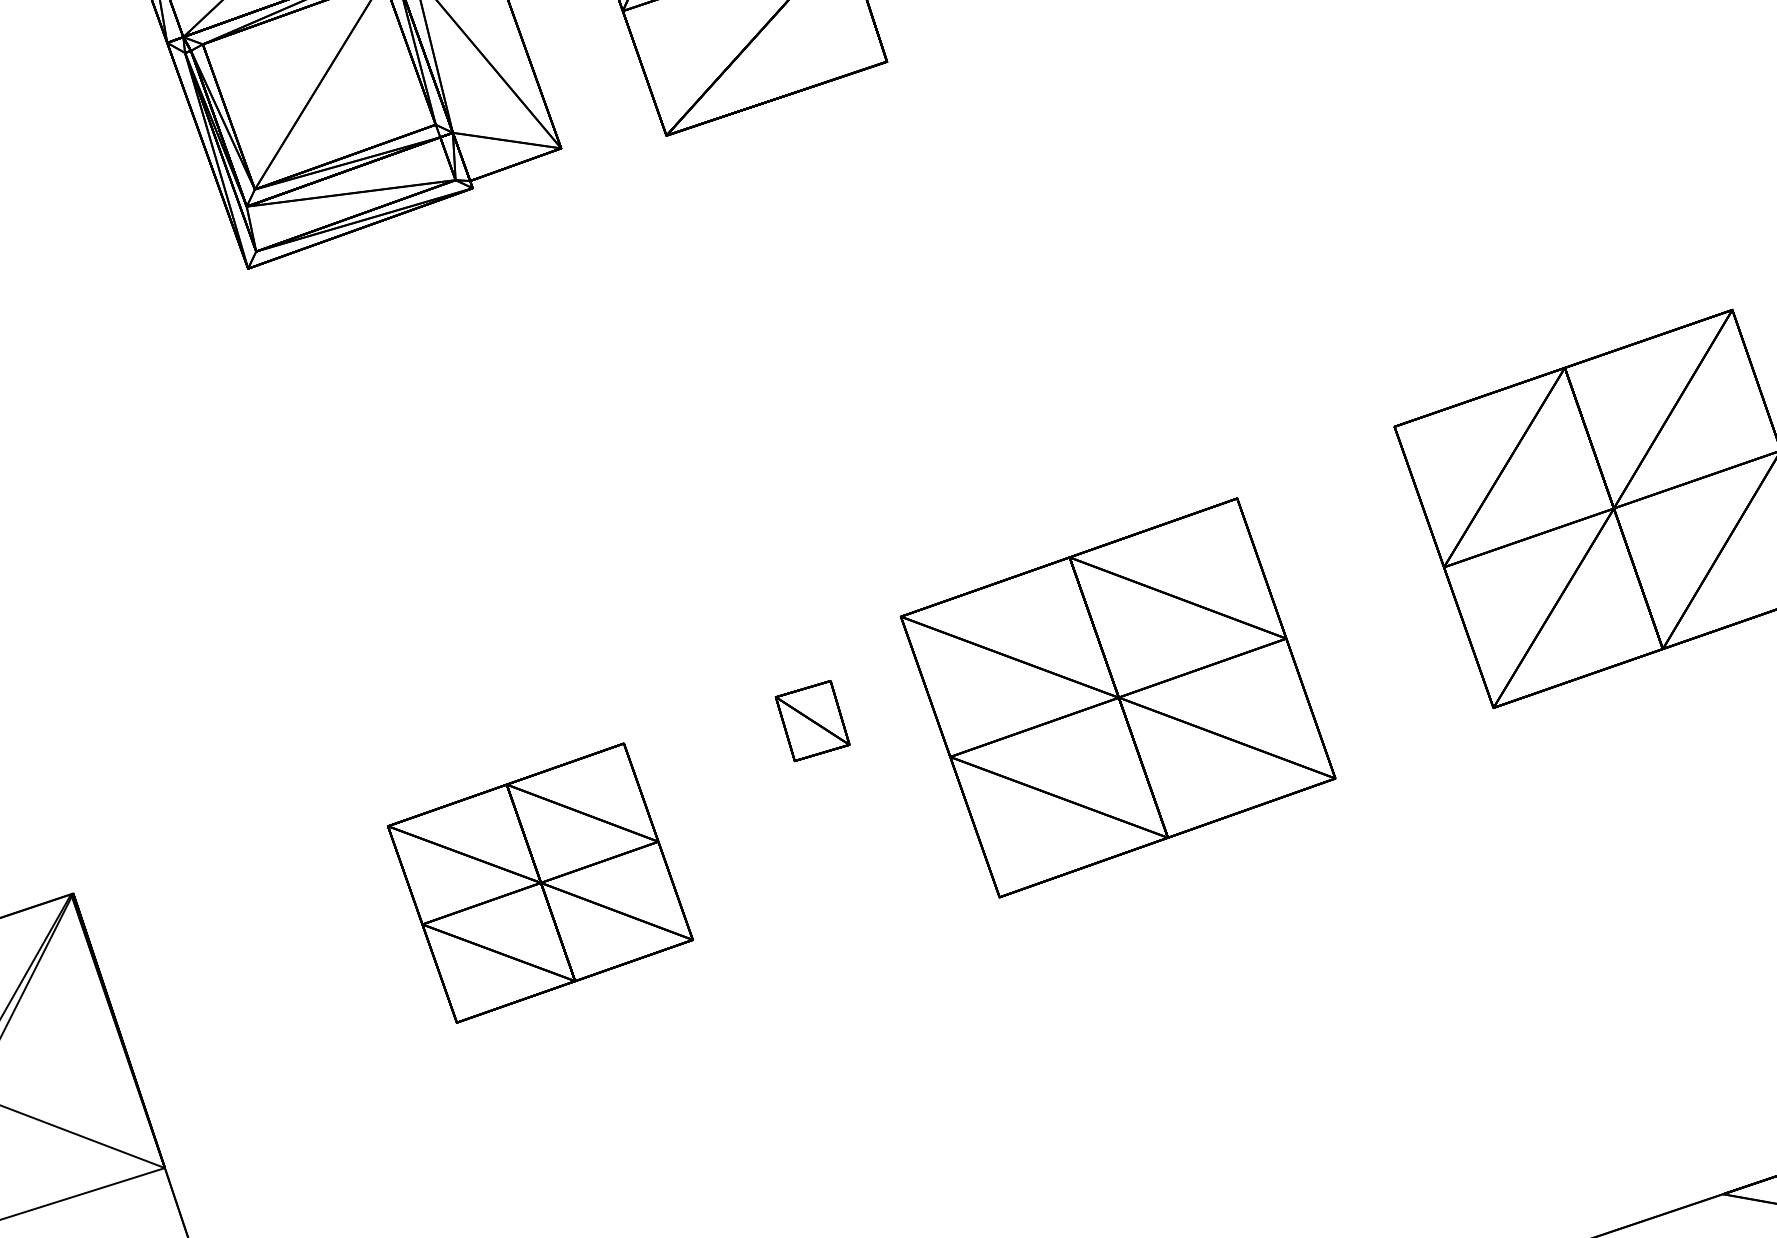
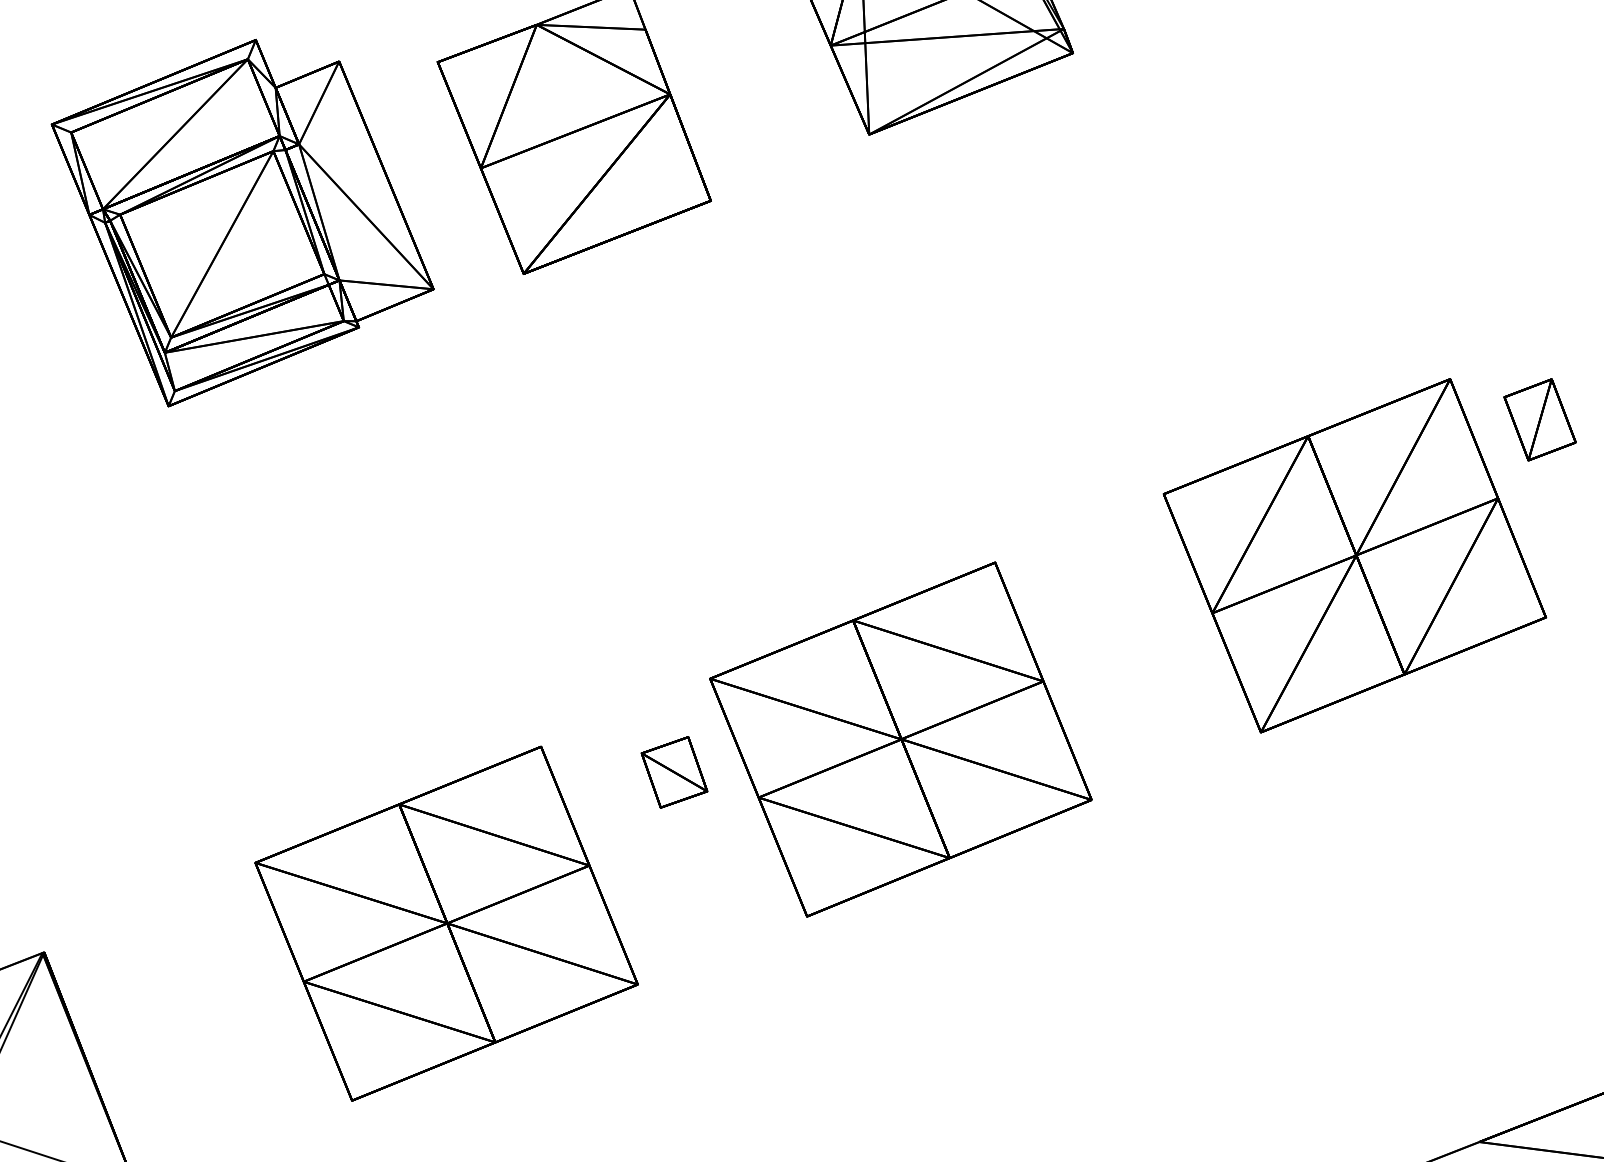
part: (1117, 697) -> (900, 739), moved
part: (540, 882) -> (446, 923), size x1.43

